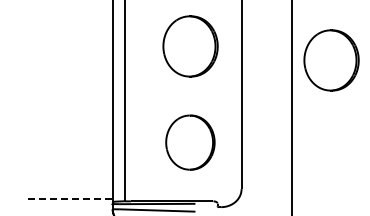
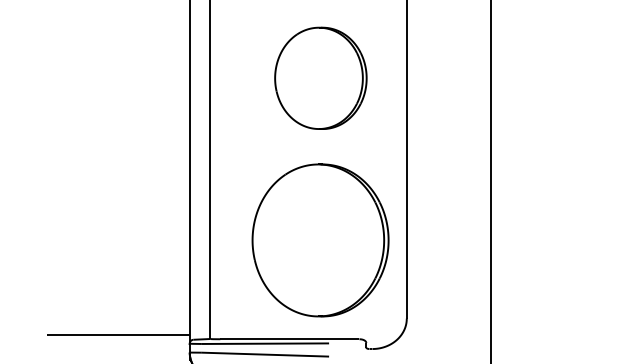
part: (331, 60) -> (558, 102), removed
part: (190, 142) -> (320, 240), size x1.67
line: (70, 199) -> (118, 336), dashed -> solid

